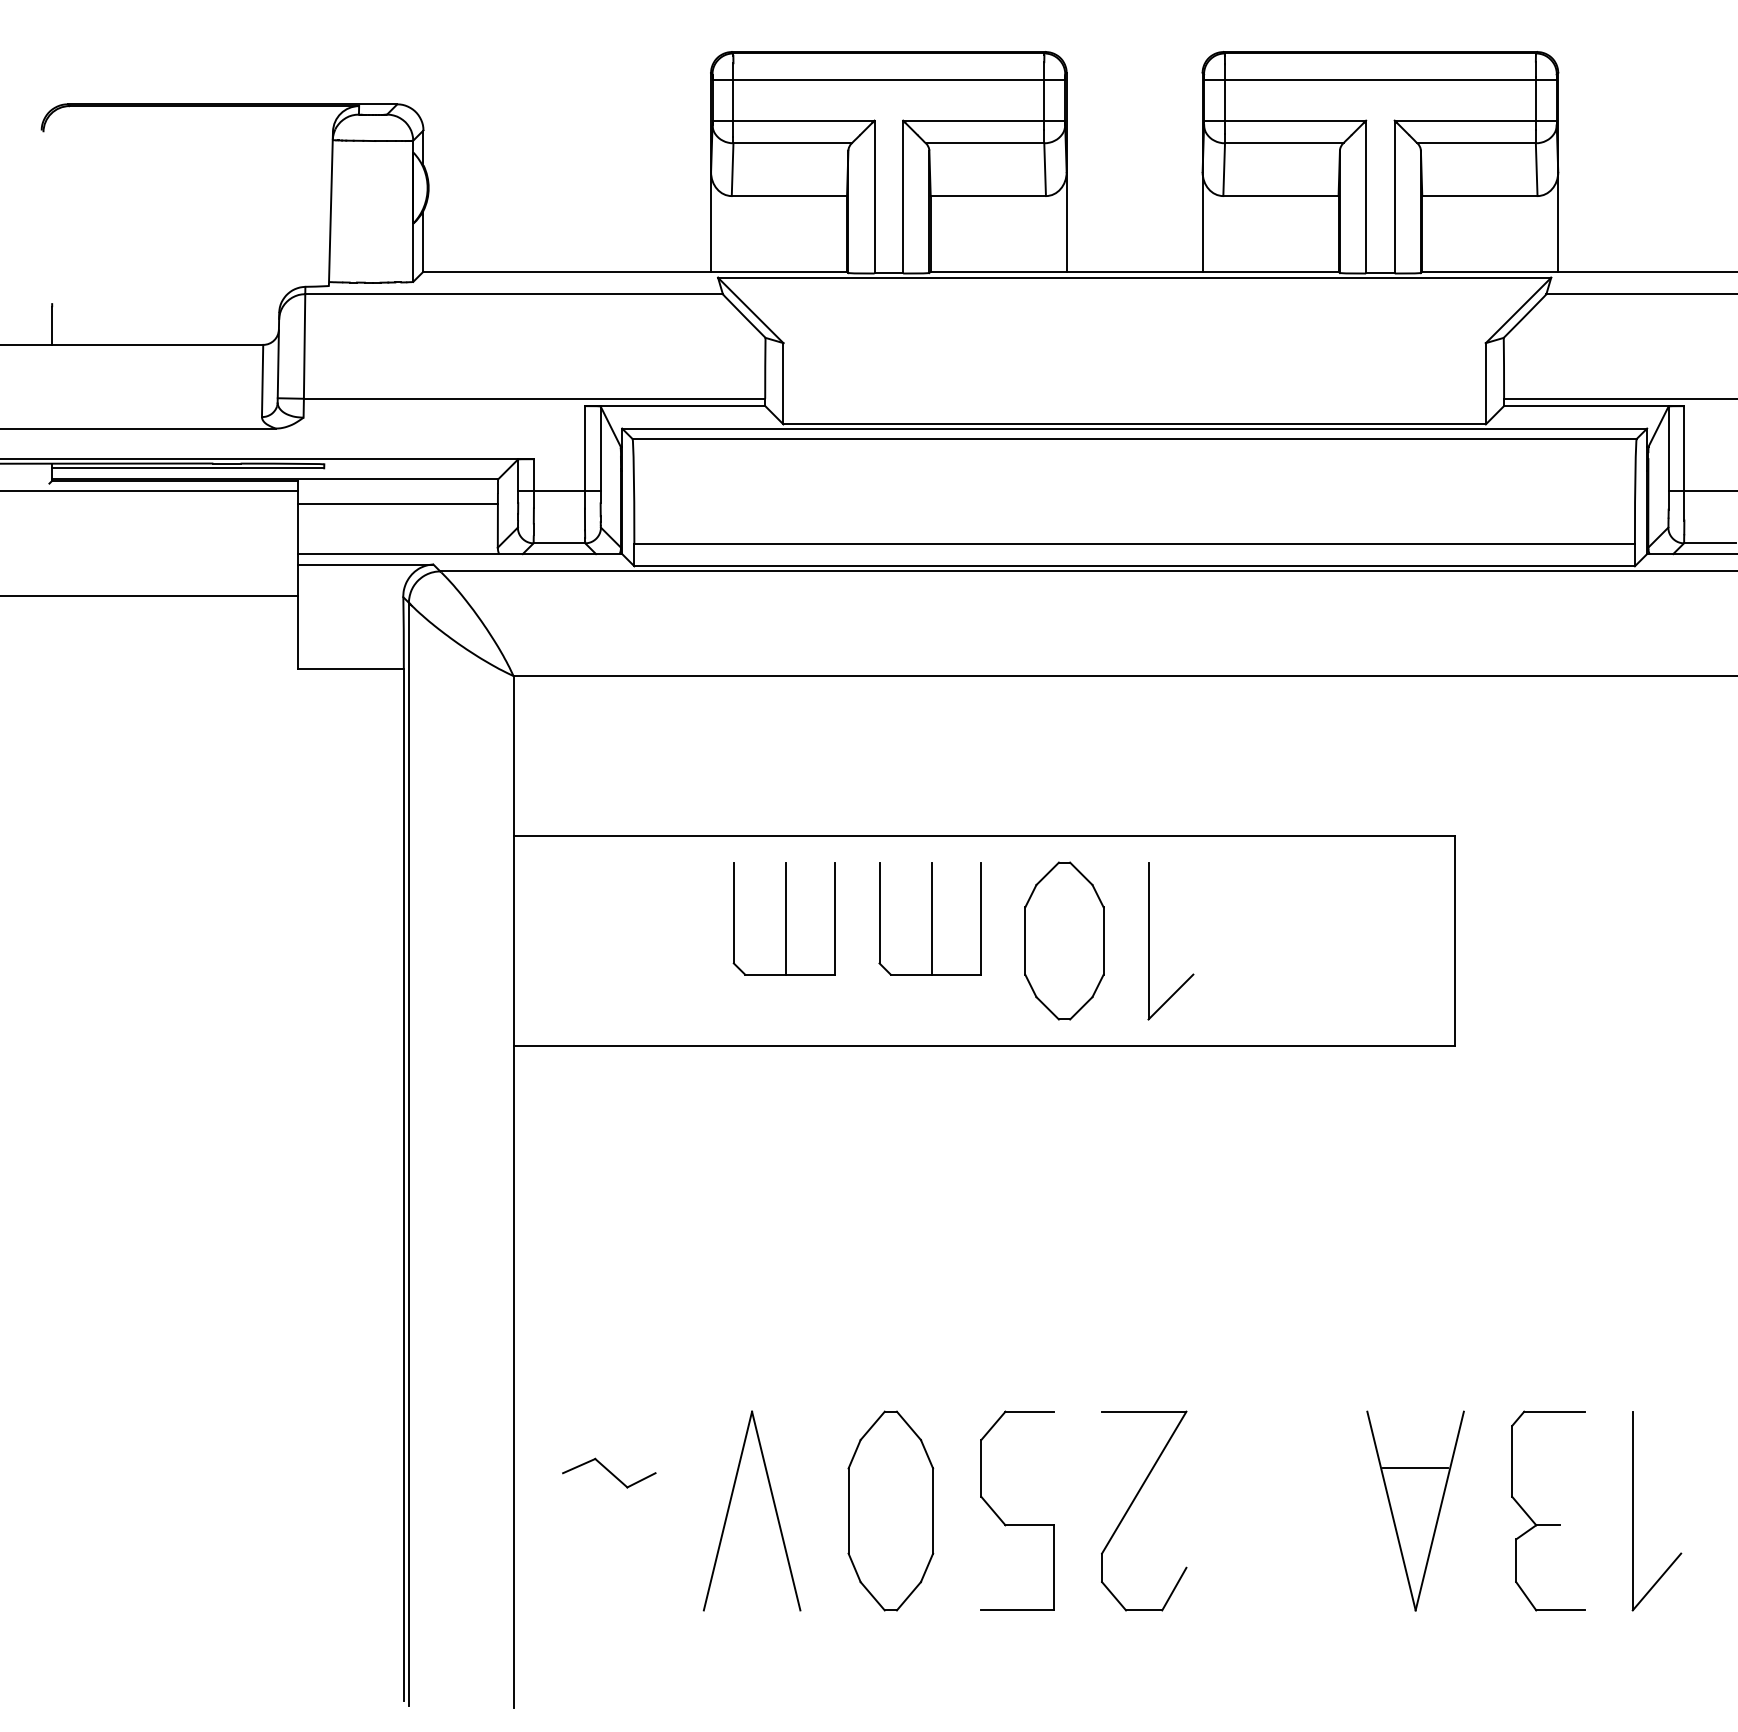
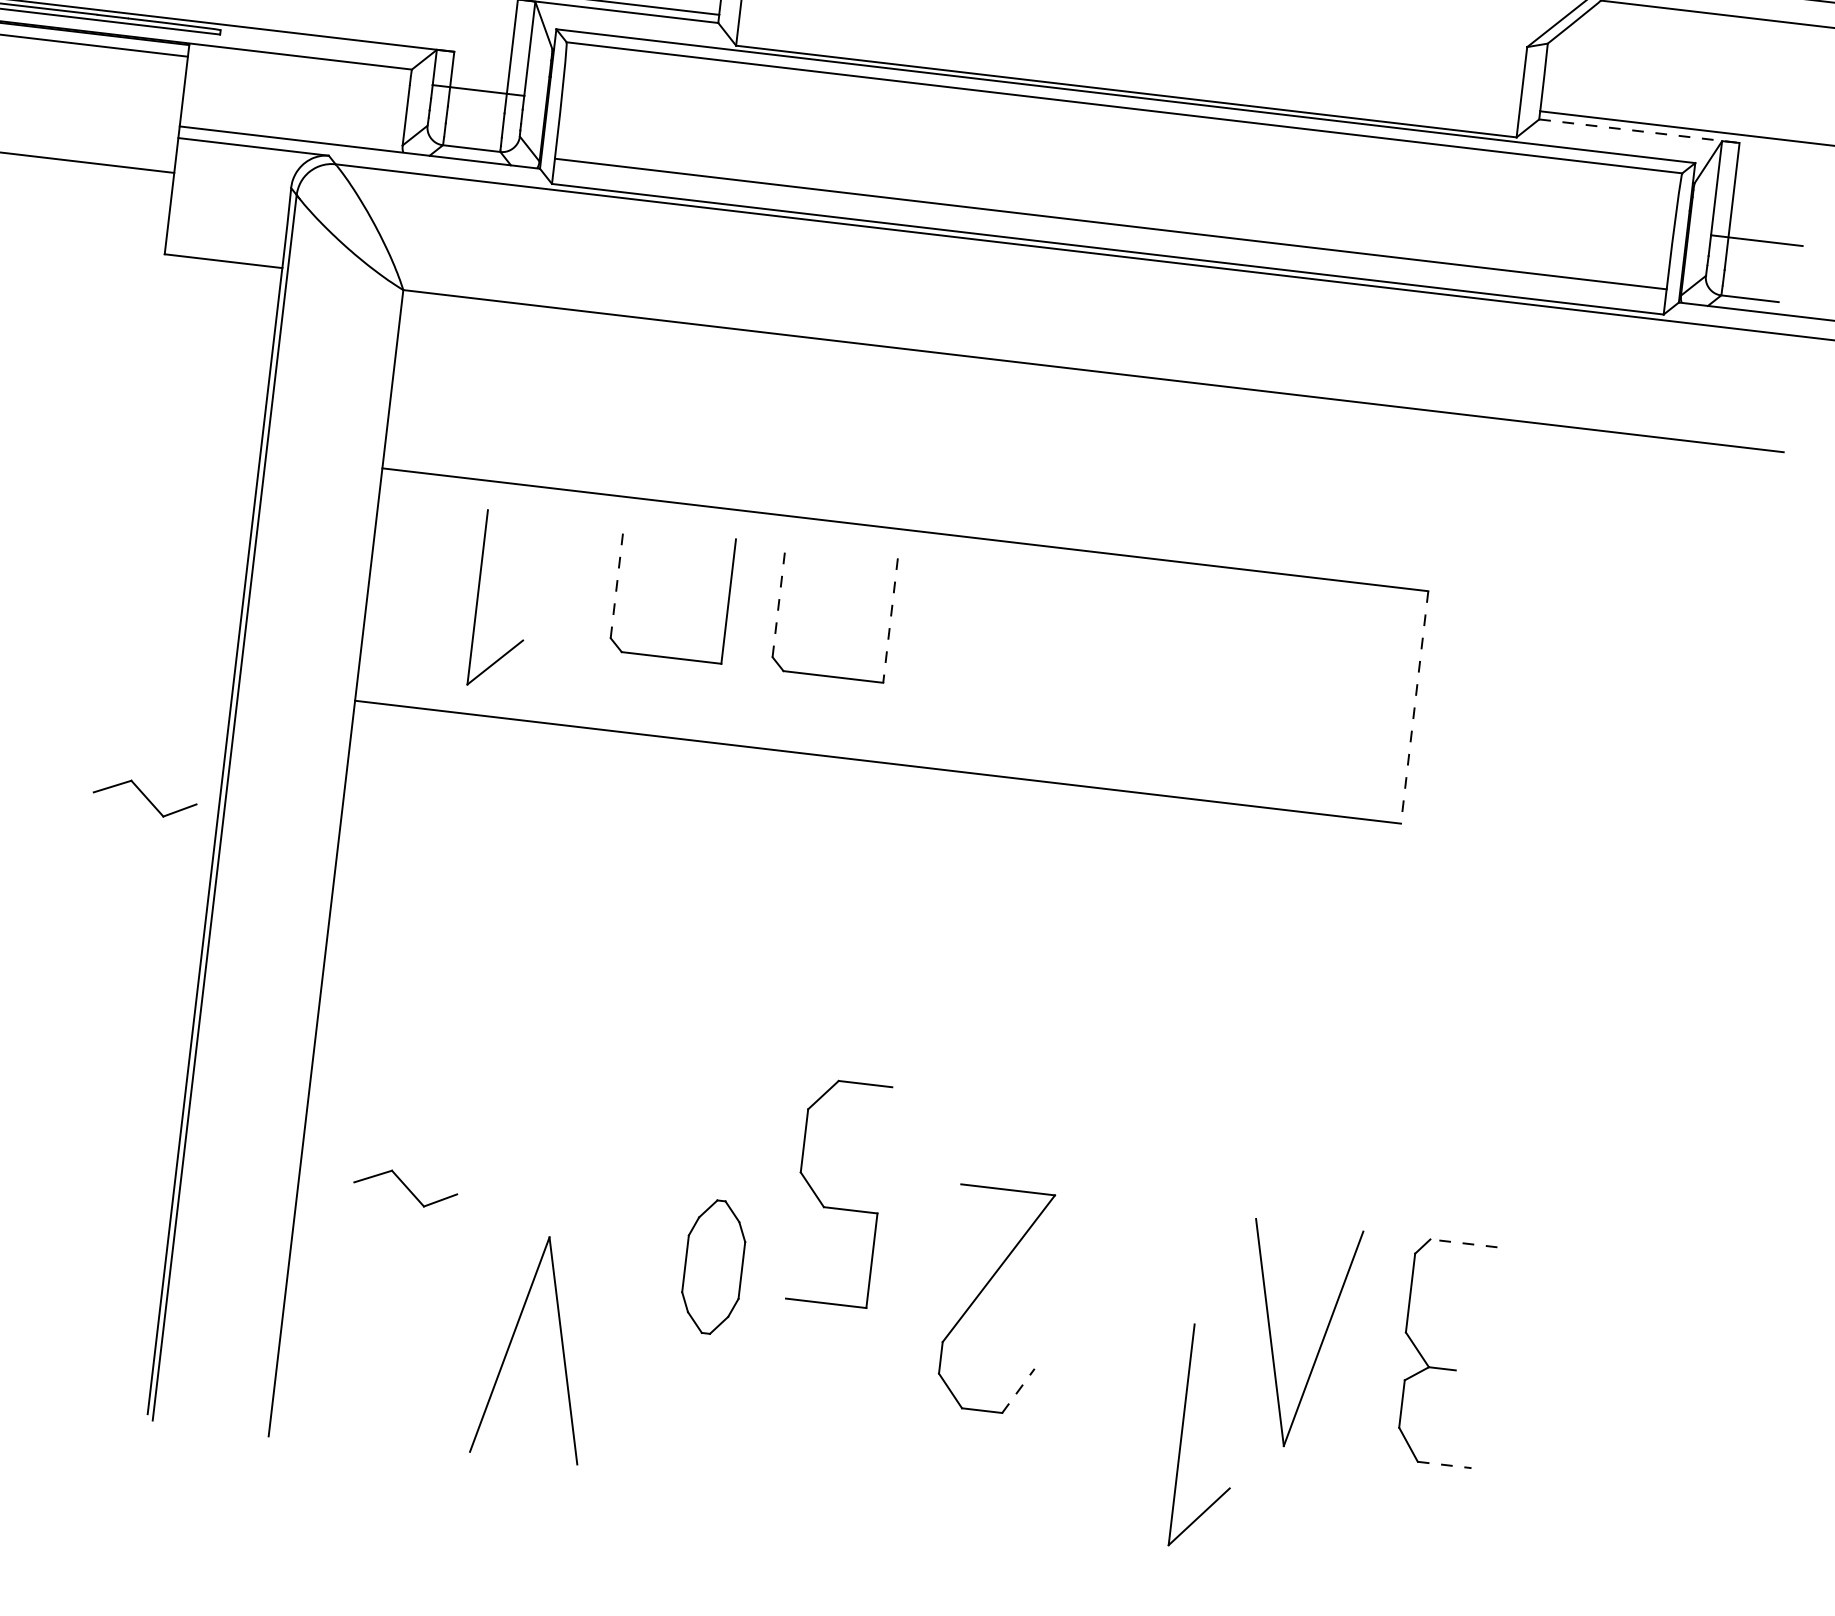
line: (1594, 406) -> (1639, 131), solid -> dashed
line: (397, 504) -> (296, 84), removed
line: (733, 912) -> (616, 581), solid -> dashed
line: (879, 912) -> (779, 600), solid -> dashed
line: (786, 918) -> (675, 595), removed
line: (931, 918) -> (836, 614), removed
line: (980, 919) -> (890, 621), solid -> dashed
part: (1064, 940) -> (981, 655), removed
part: (1149, 941) -> (478, 597), moved
line: (1454, 941) -> (1414, 707), solid -> dashed
part: (337, 1153) -> (145, 797), added
line: (1553, 1411) -> (1462, 1243), solid -> dashed
line: (1415, 1468) -> (1302, 1288), removed
part: (730, 1505) -> (513, 1338), moved
part: (890, 1510) -> (713, 1266), size x0.6
part: (1633, 1511) -> (1182, 1435), moved
part: (1017, 1524) -> (837, 1207), moved
line: (1174, 1588) -> (1018, 1390), solid -> dashed
line: (1560, 1610) -> (1444, 1465), solid -> dashed

